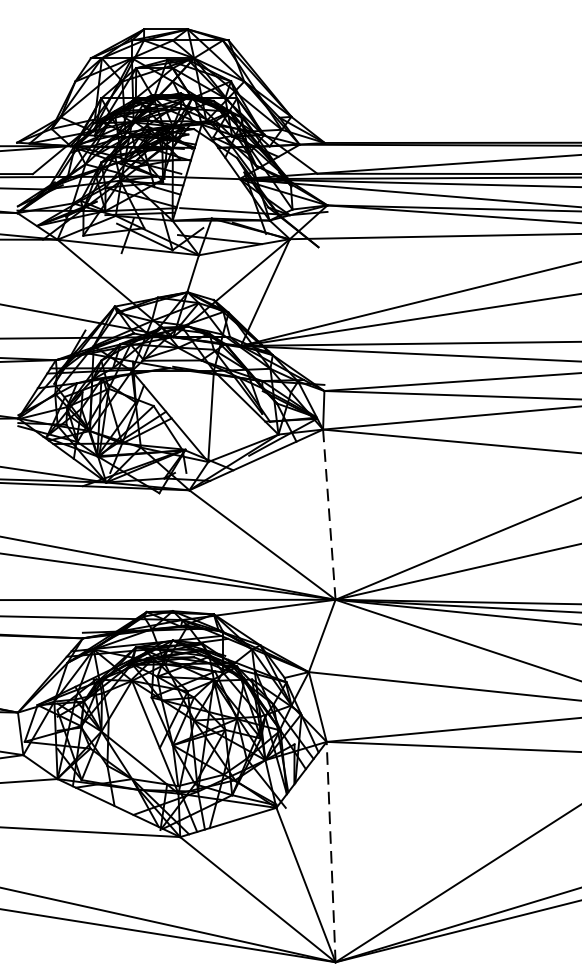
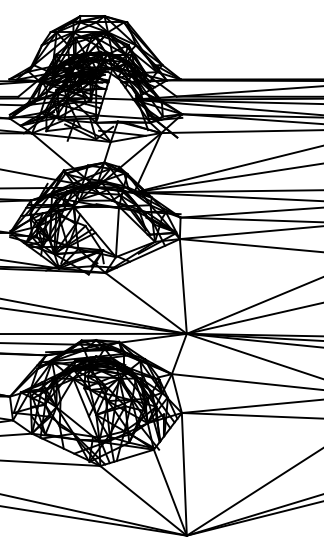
line: (329, 514) -> (183, 286), dashed -> solid
line: (331, 850) -> (184, 473), dashed -> solid

